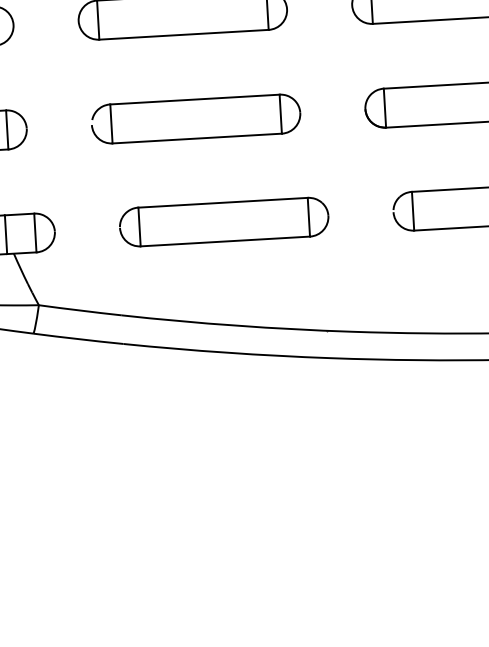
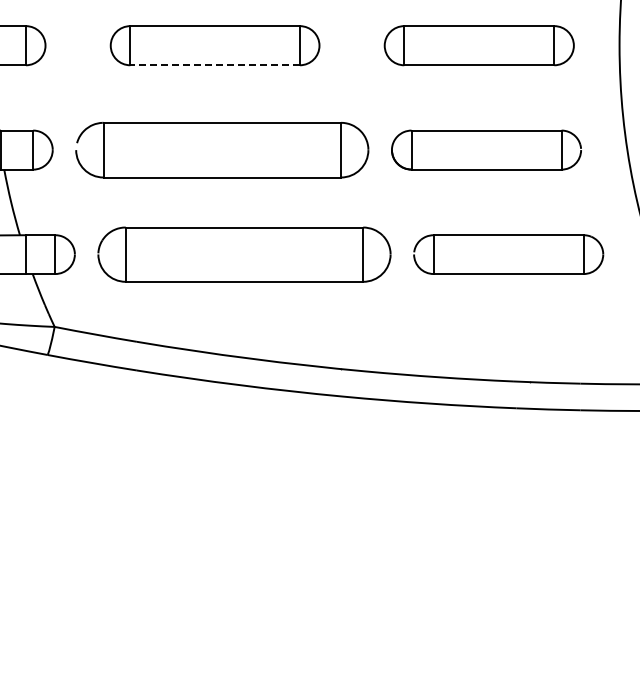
line: (184, 34) -> (215, 65), solid -> dashed
part: (196, 118) -> (222, 149), size x1.4
part: (224, 221) -> (244, 254), size x1.4

